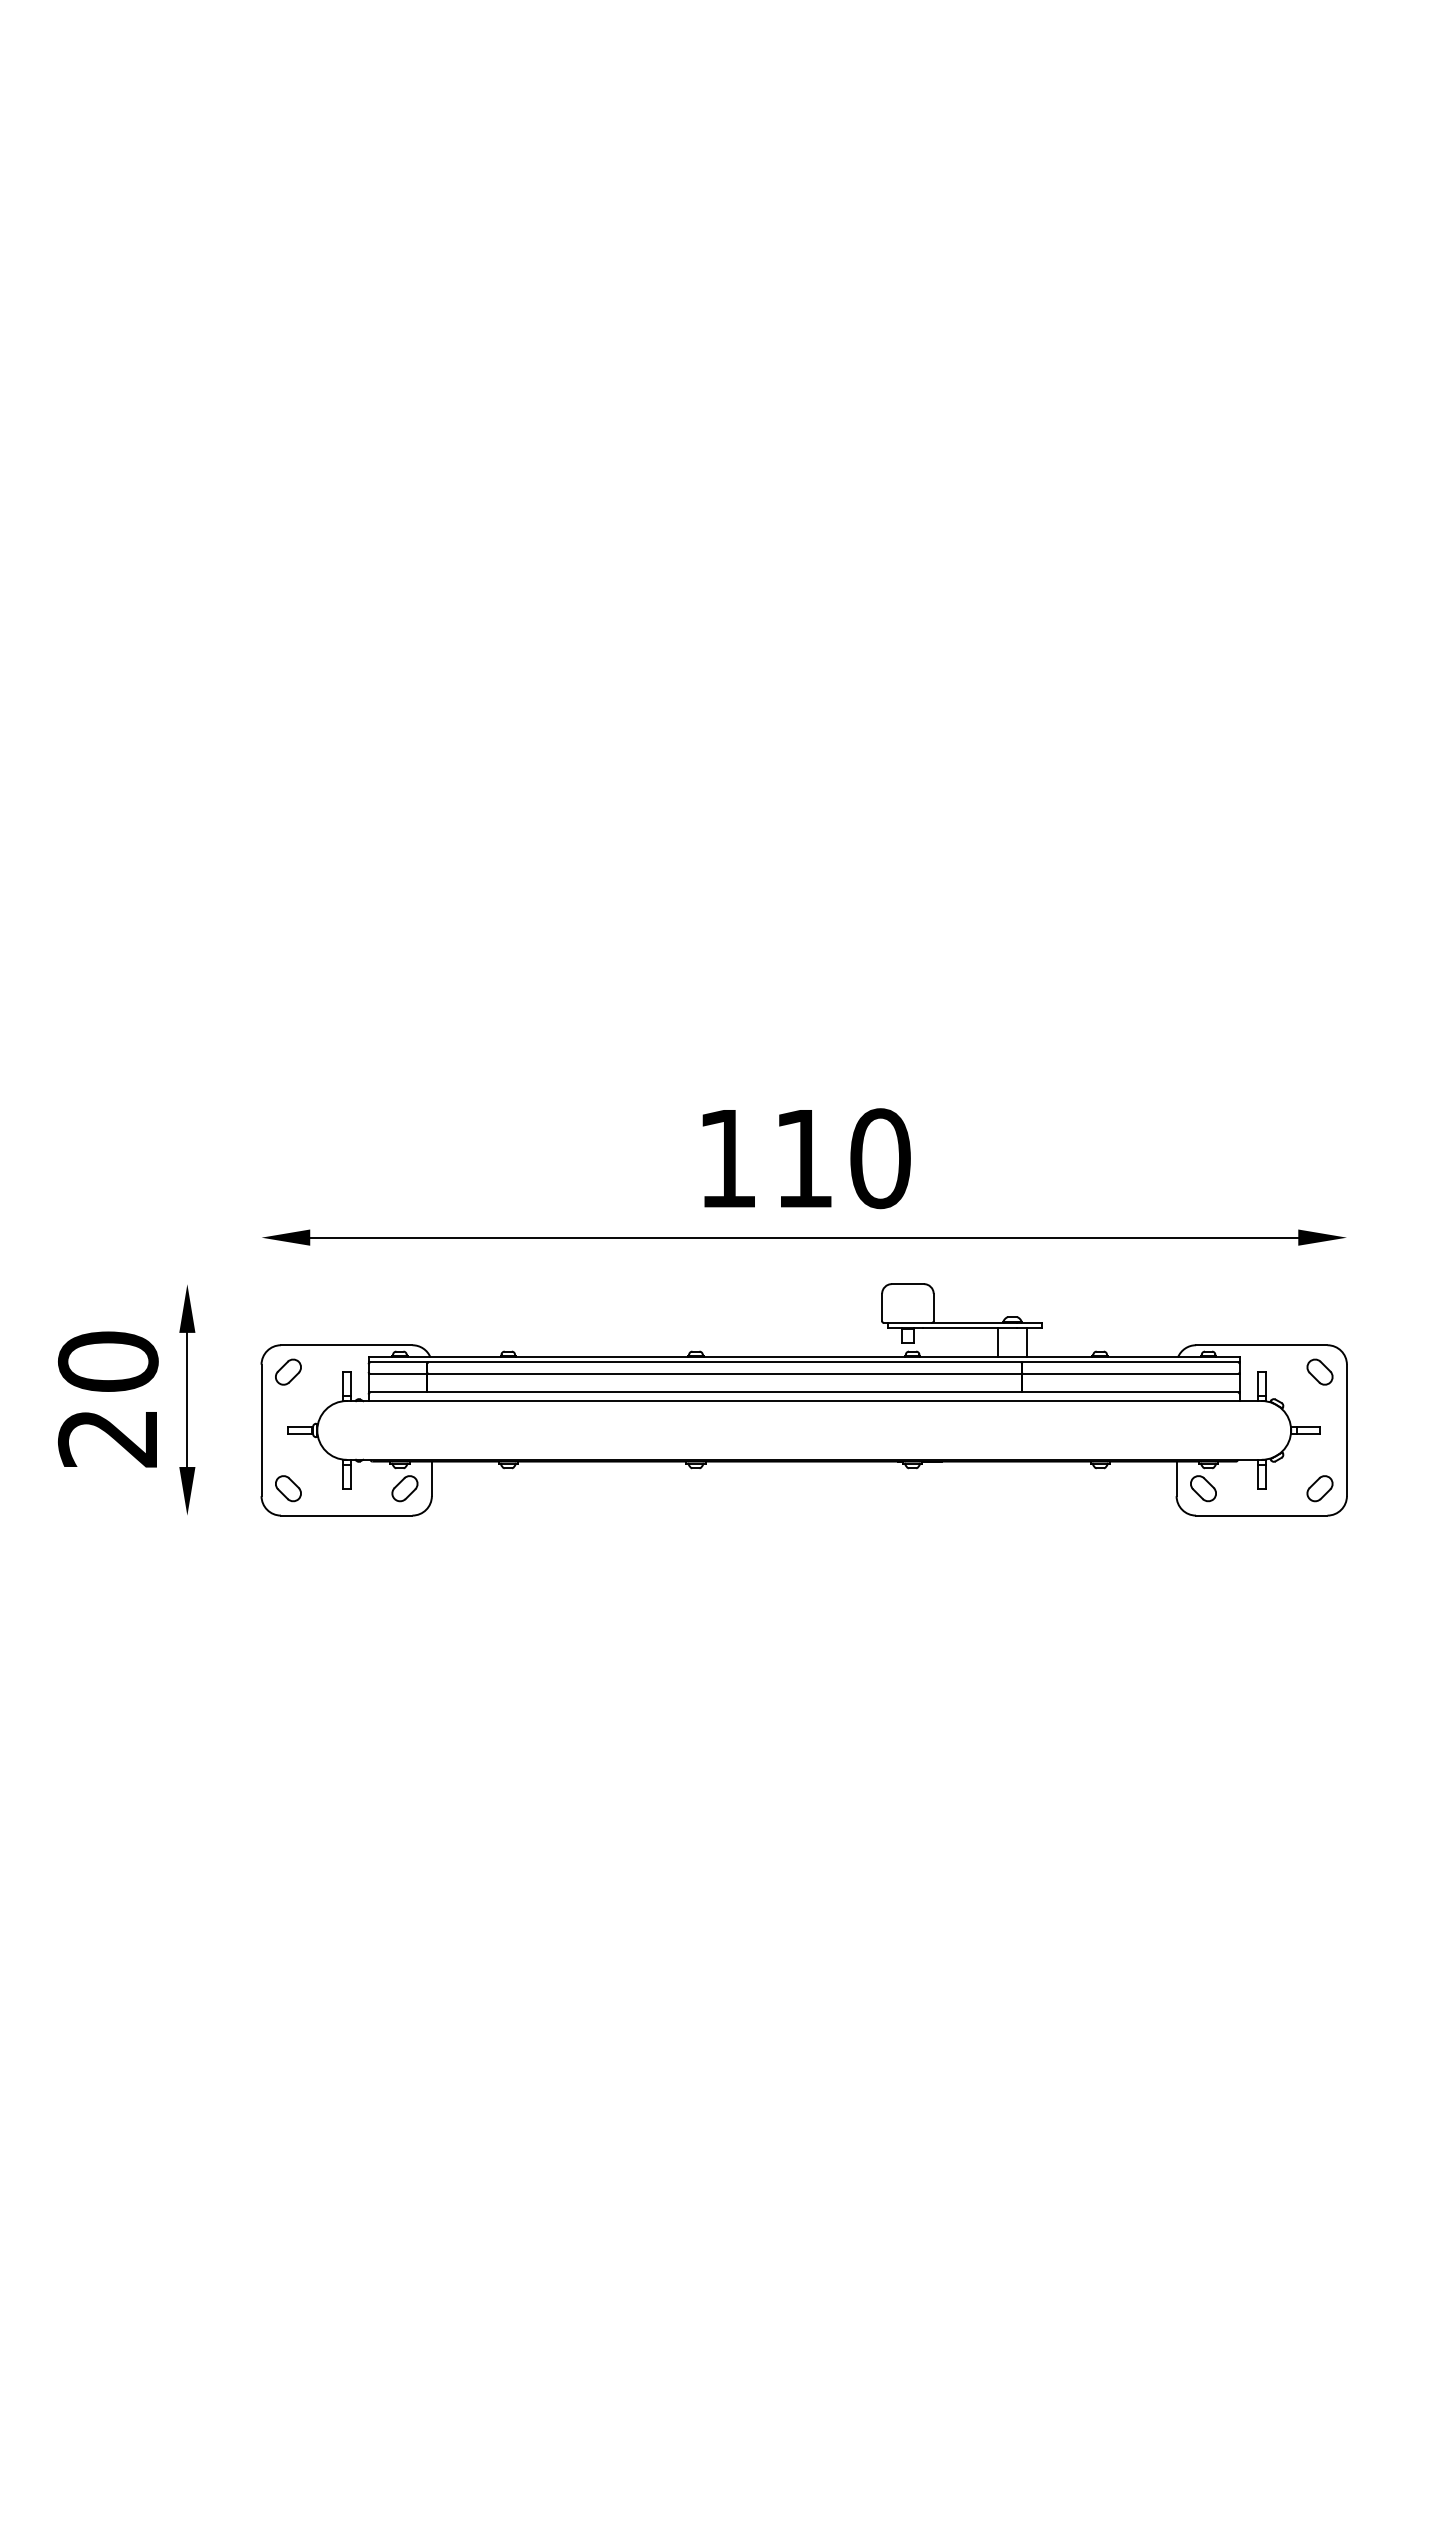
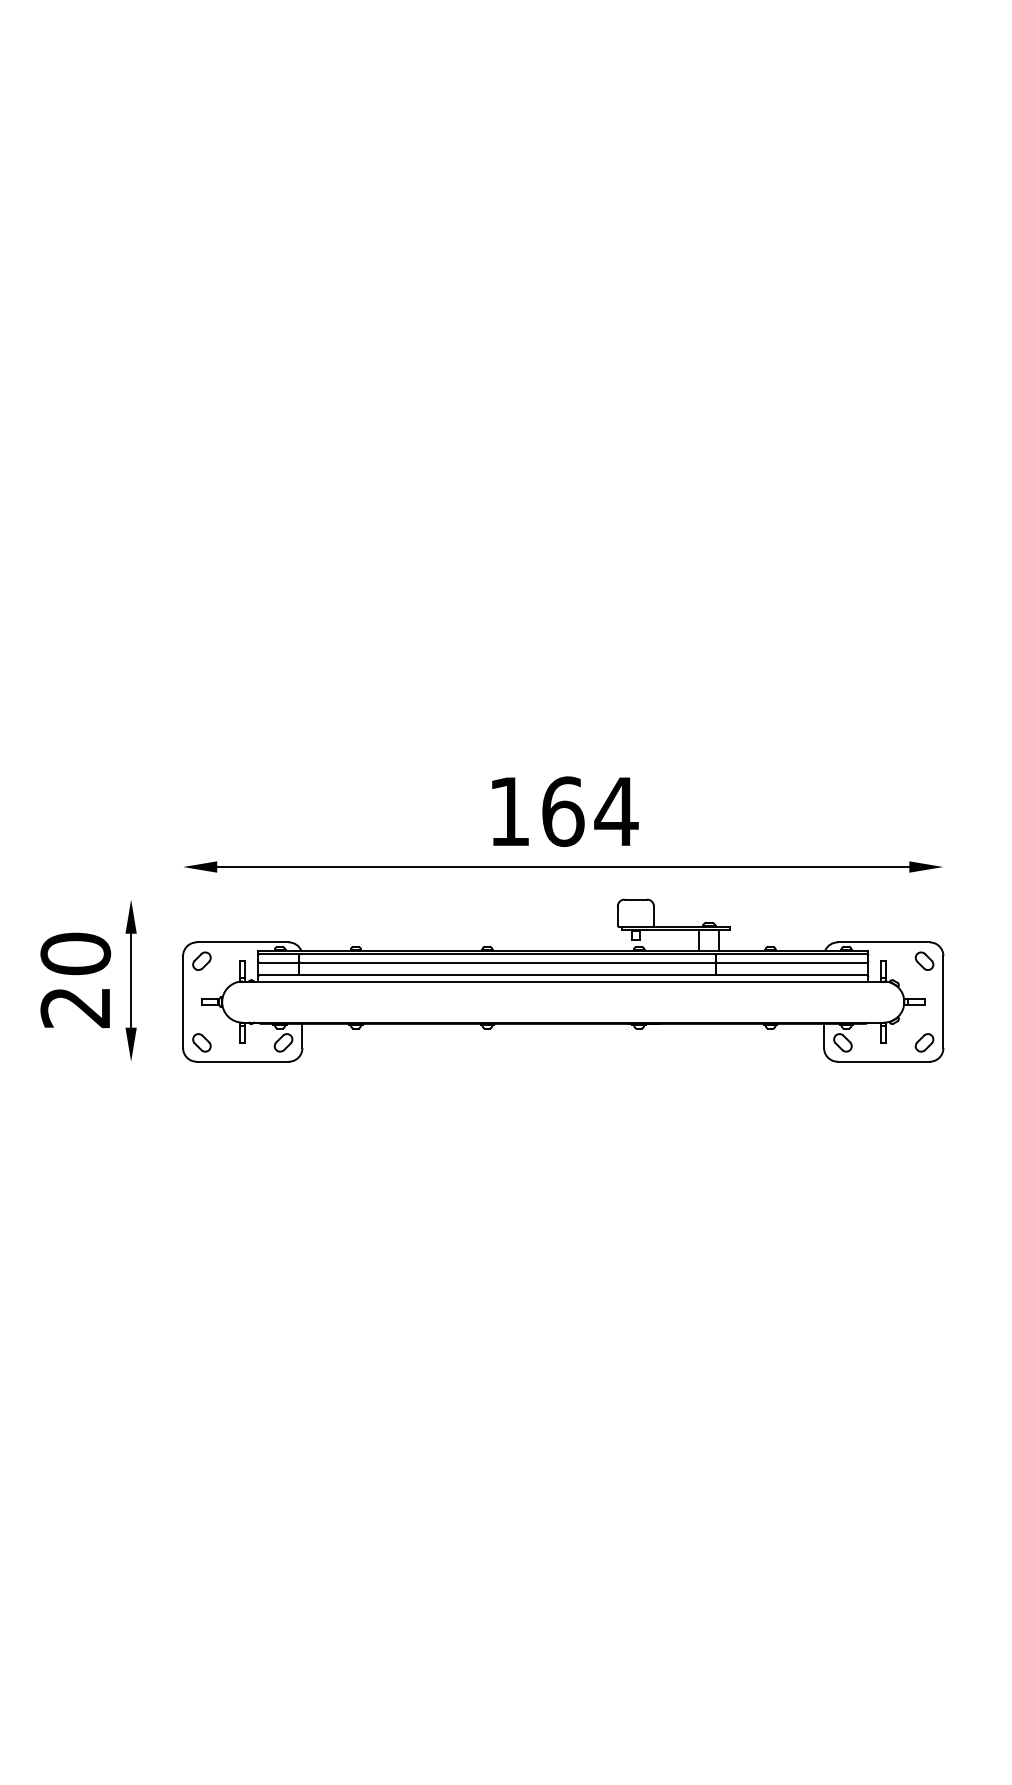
text: (843, 1158) -> (590, 811), 110 -> 164

